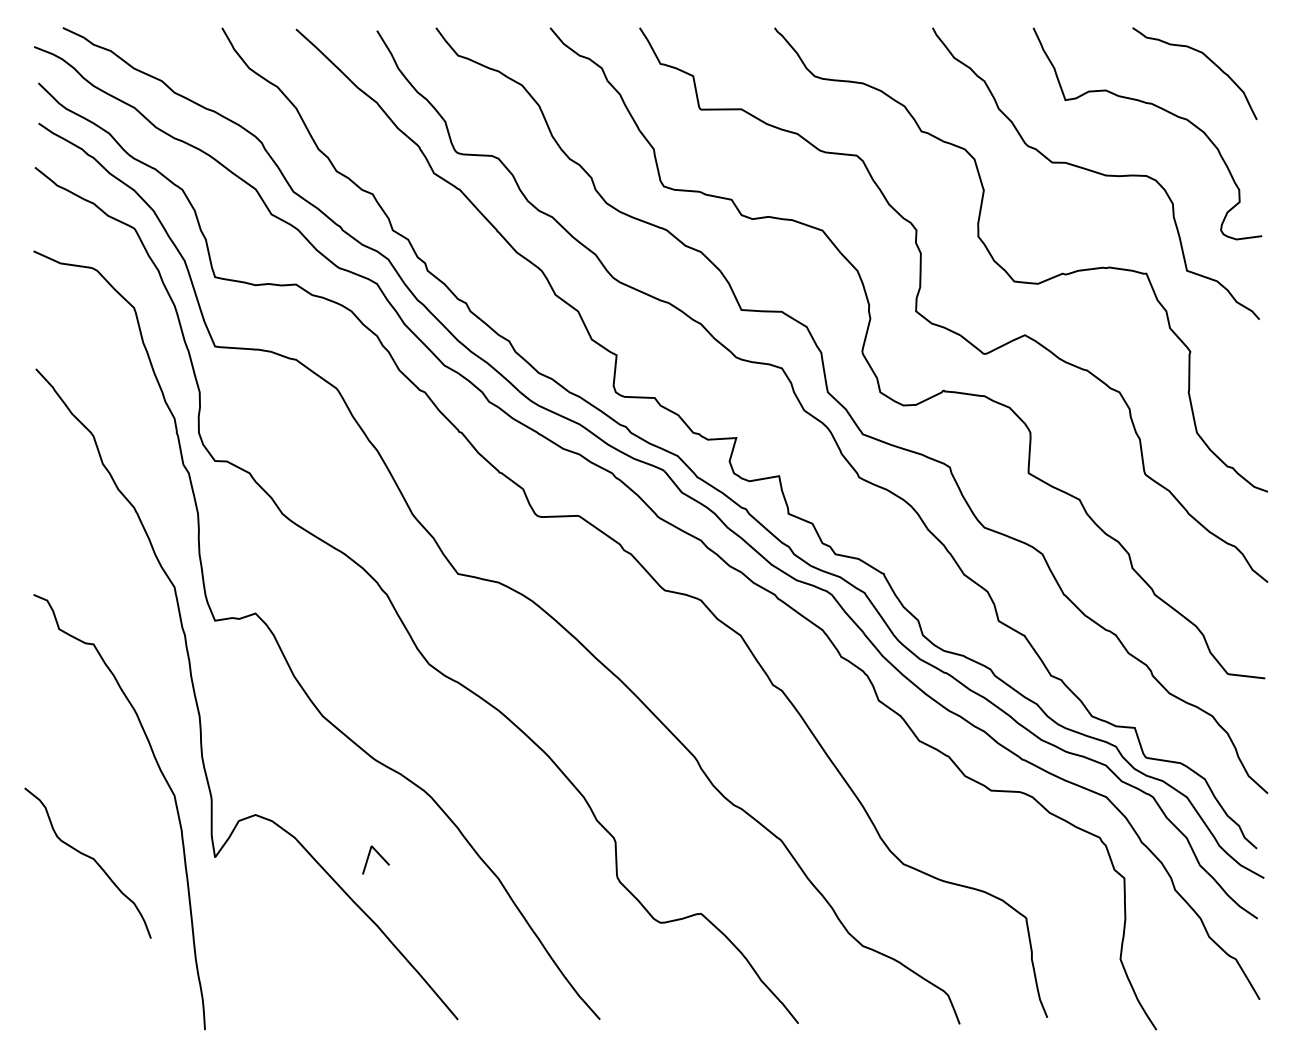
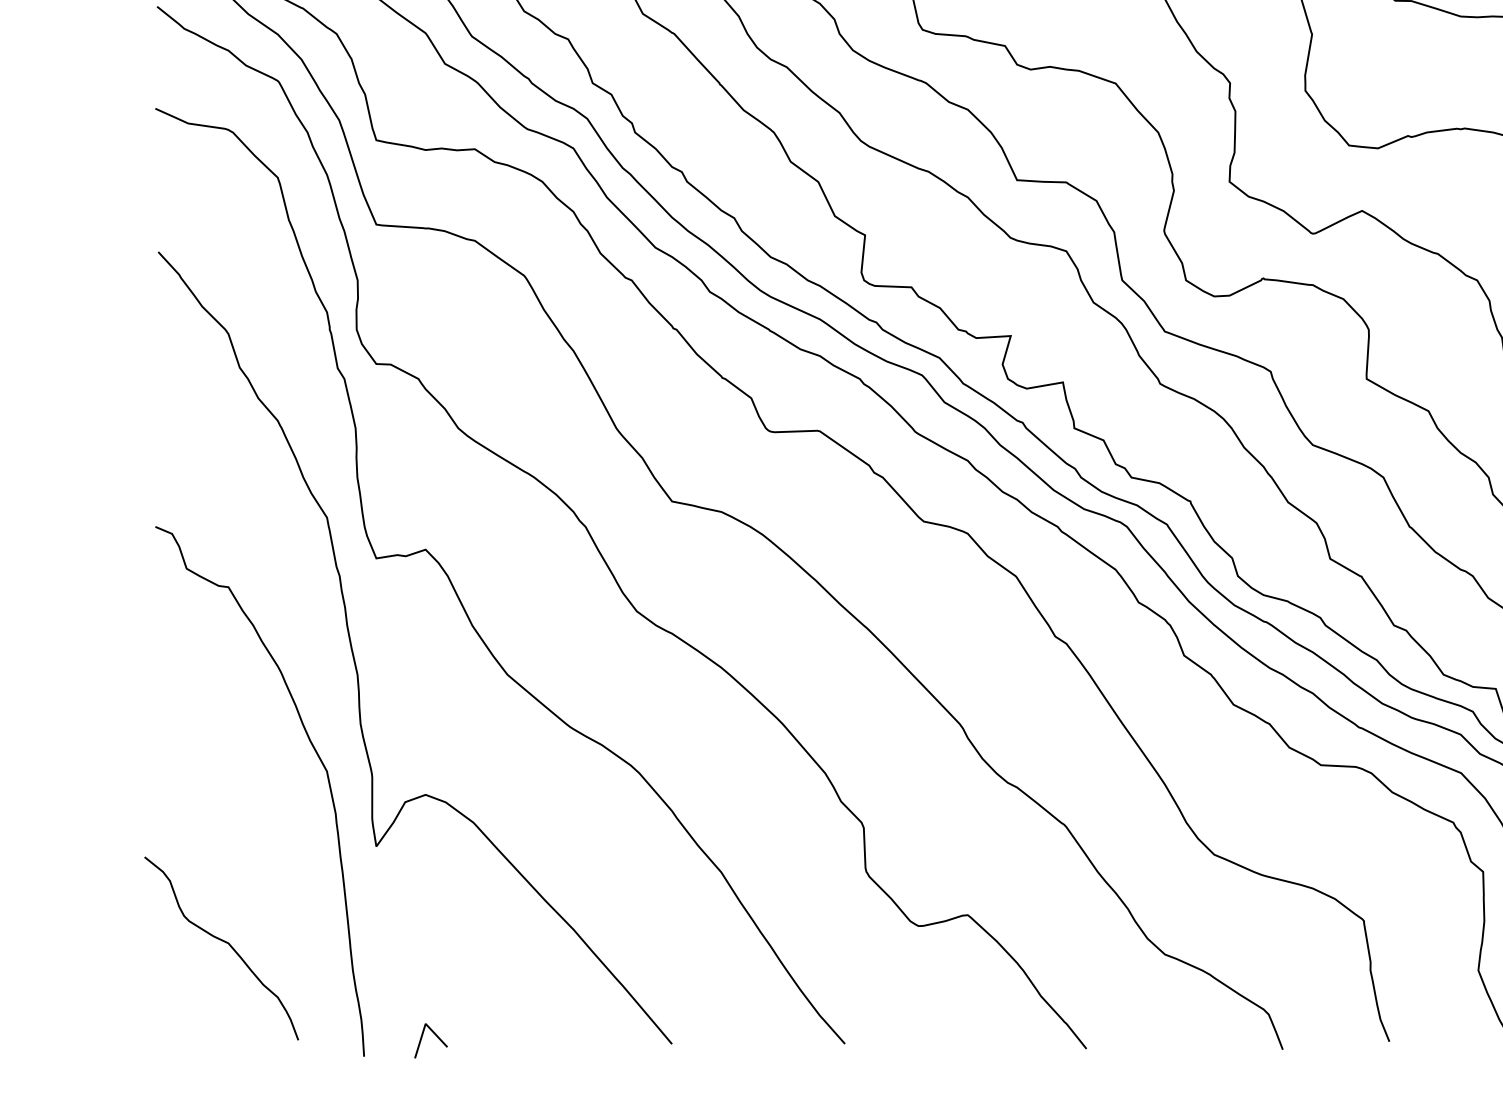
line: (380, 857) -> (436, 1037), moved
curve: (89, 858) -> (223, 942), moved

